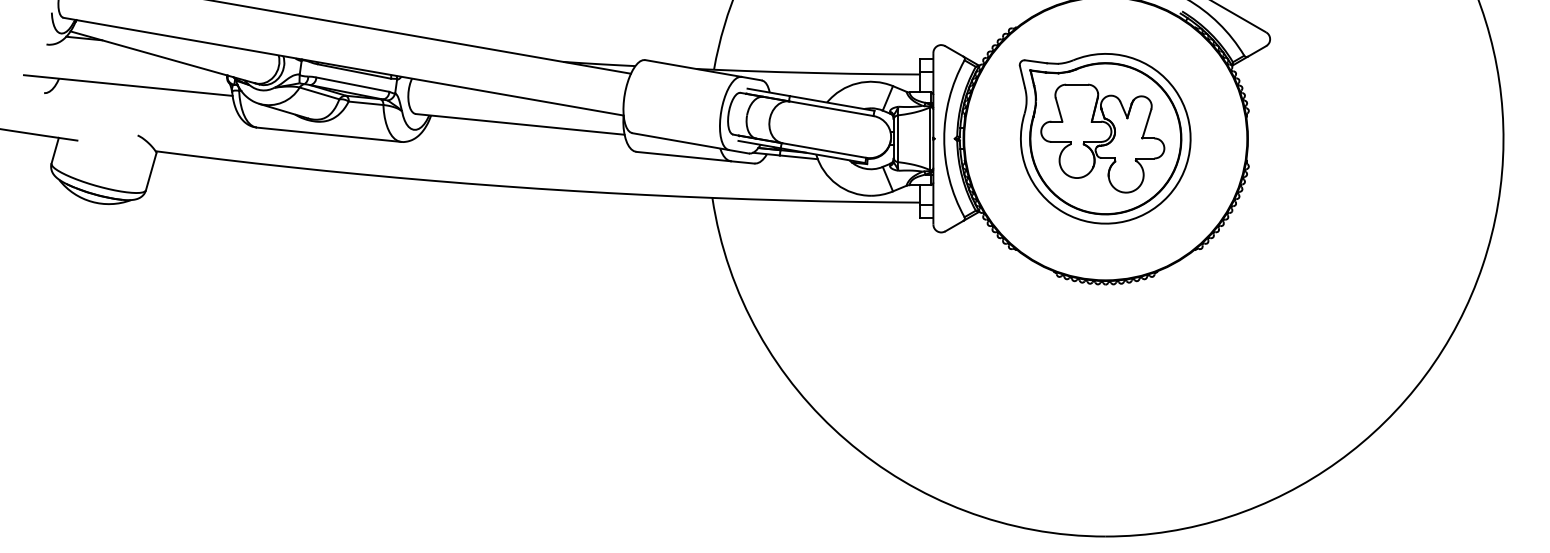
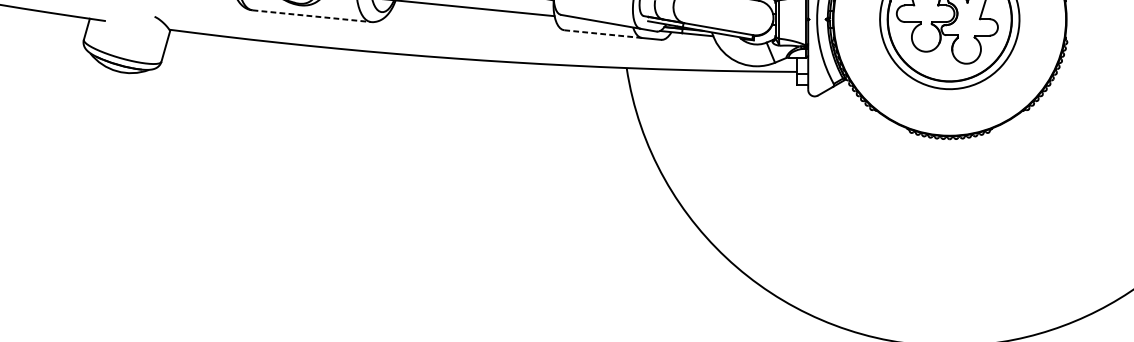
line: (329, 134) -> (312, 15), solid -> dashed
line: (683, 156) -> (602, 34), solid -> dashed

